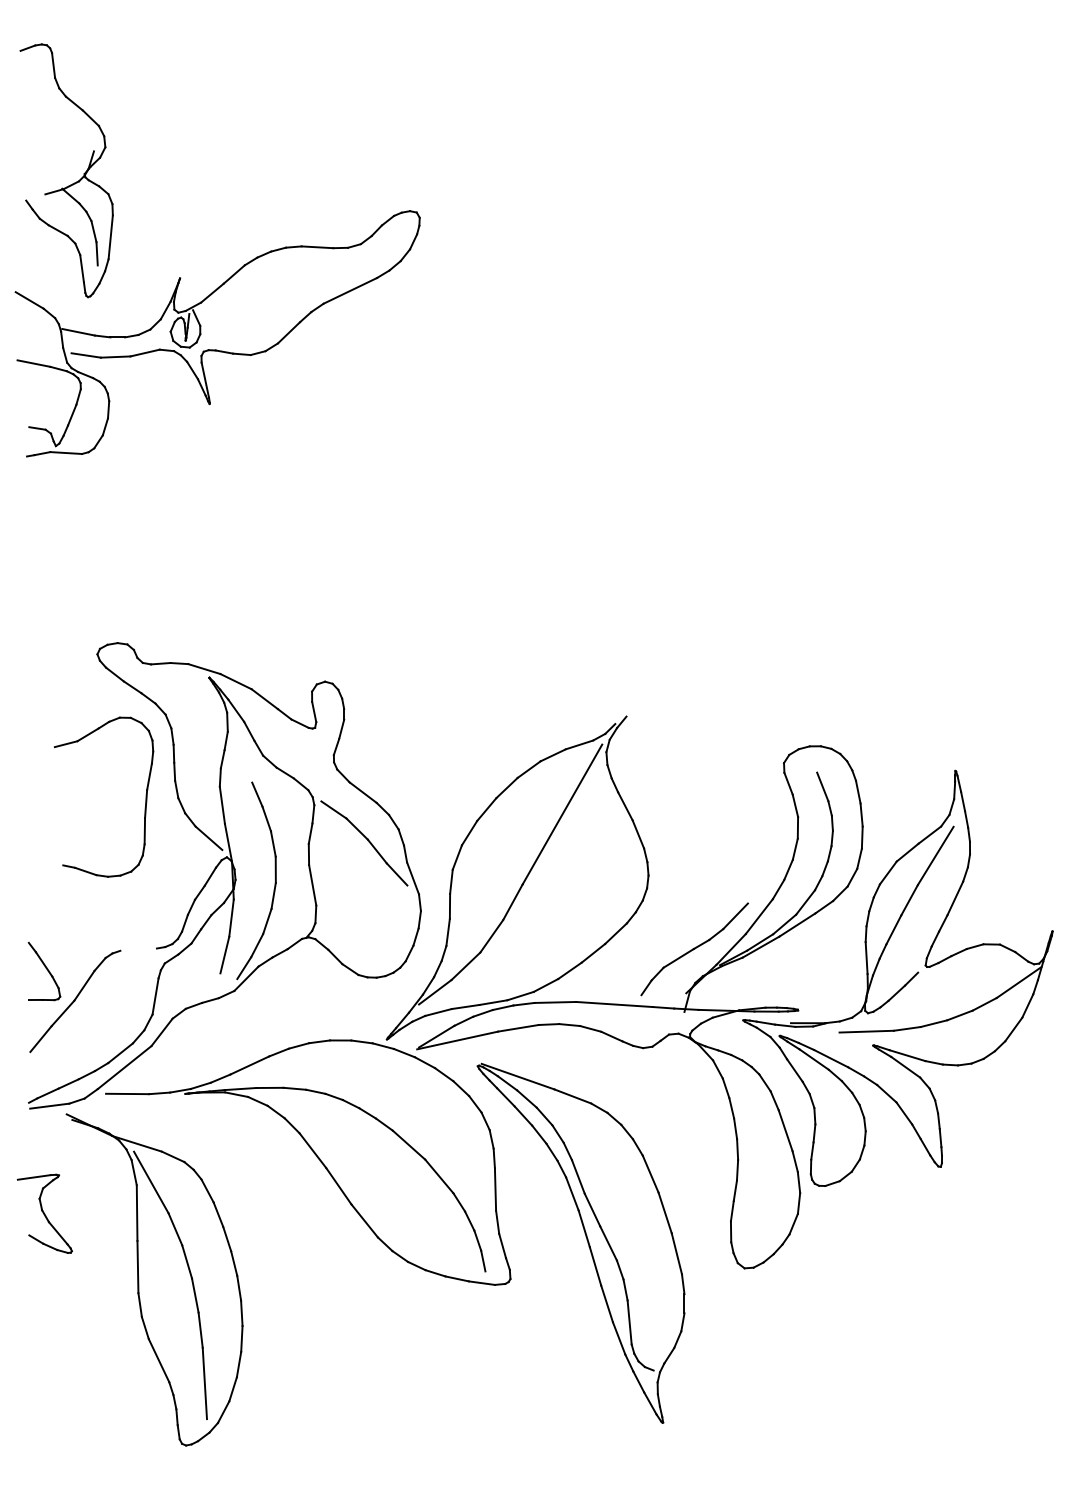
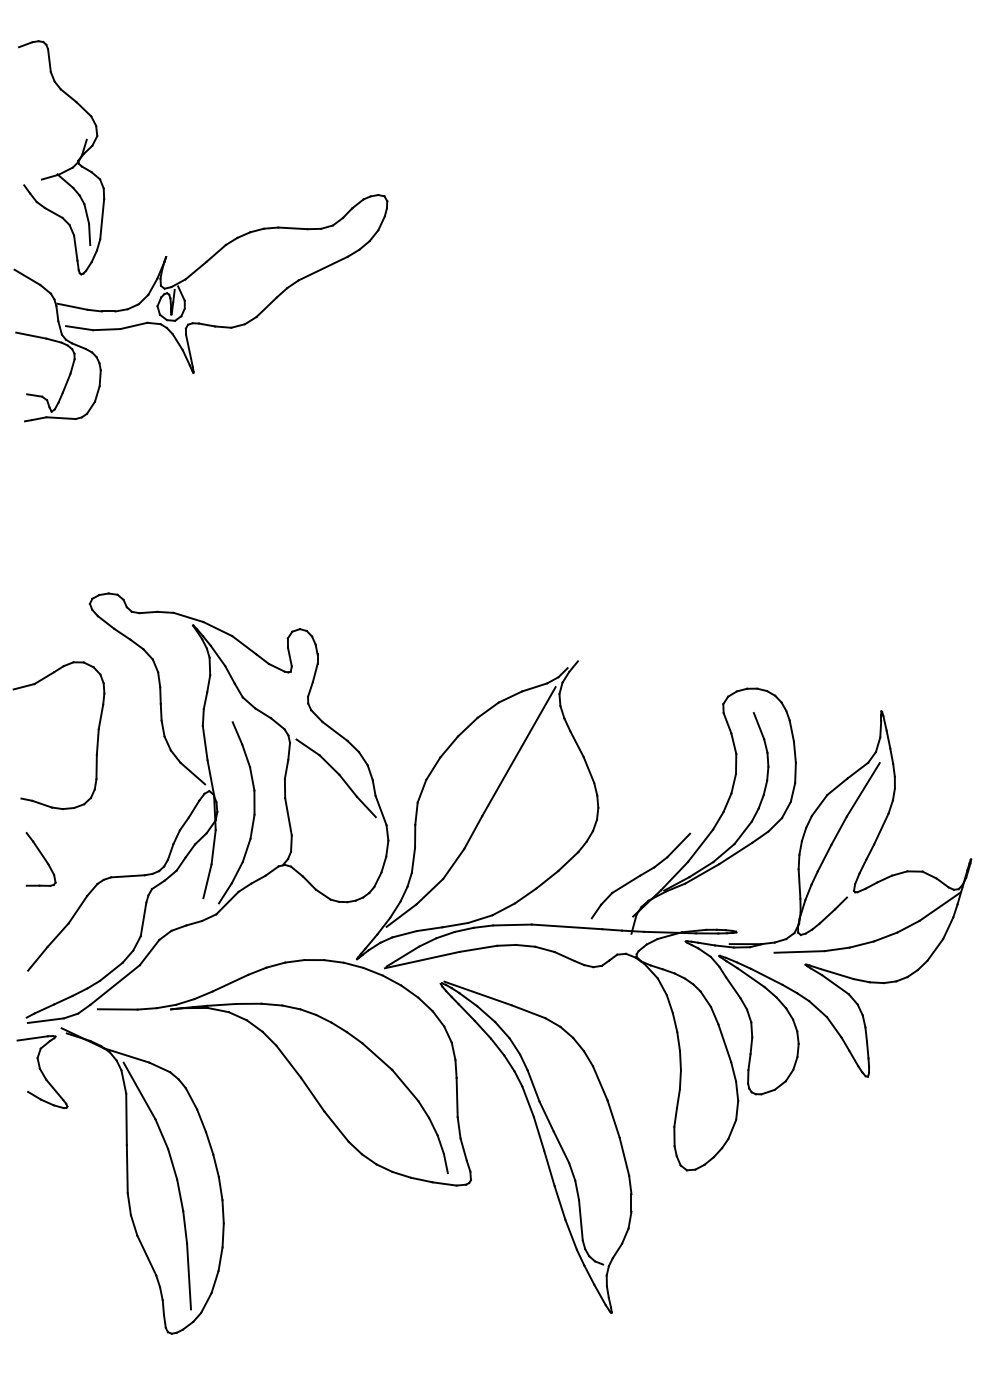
part: (144, 804) -> (96, 742), moved
line: (138, 949) -> (127, 876), added
part: (43, 971) -> (40, 859), moved
part: (44, 1213) -> (42, 1071), moved

